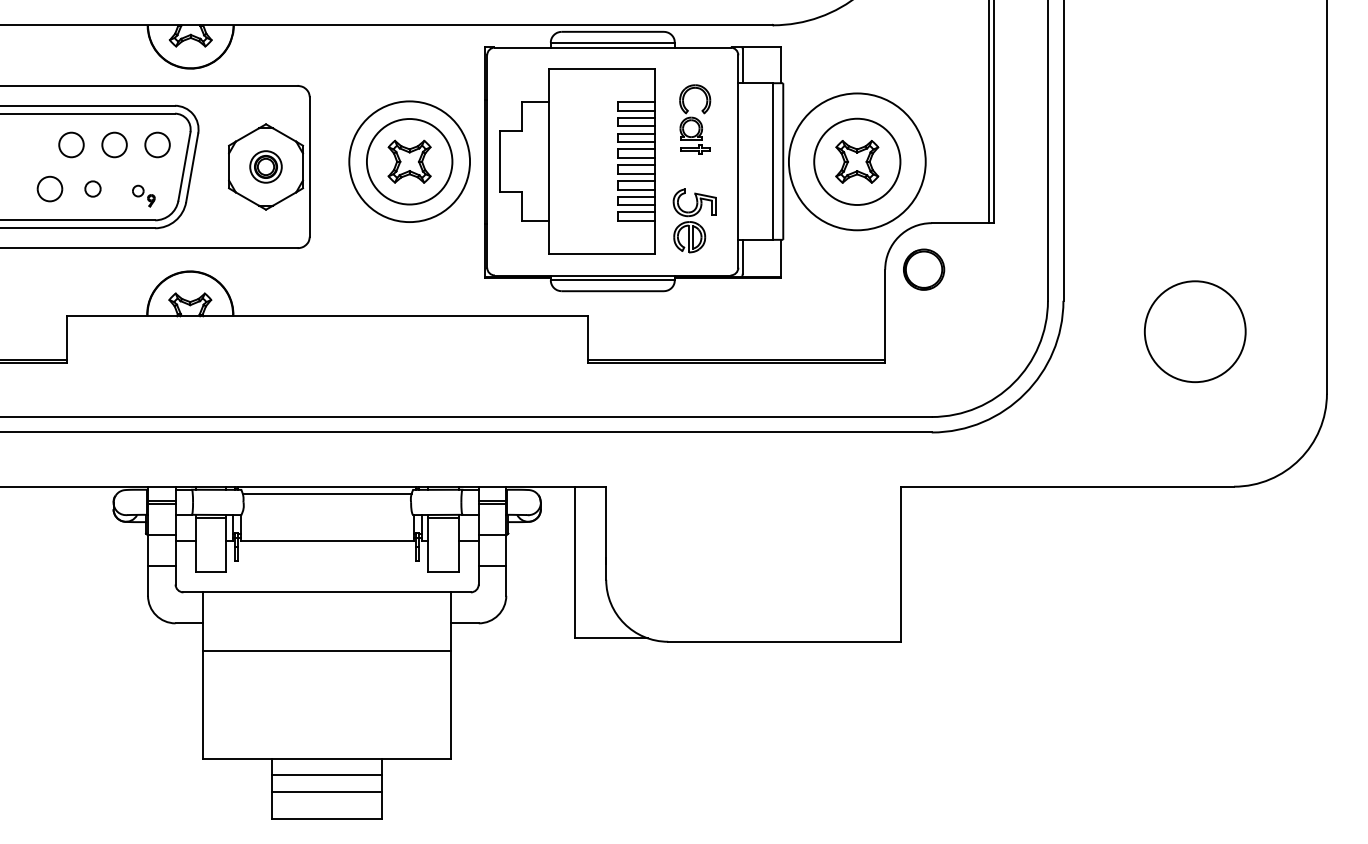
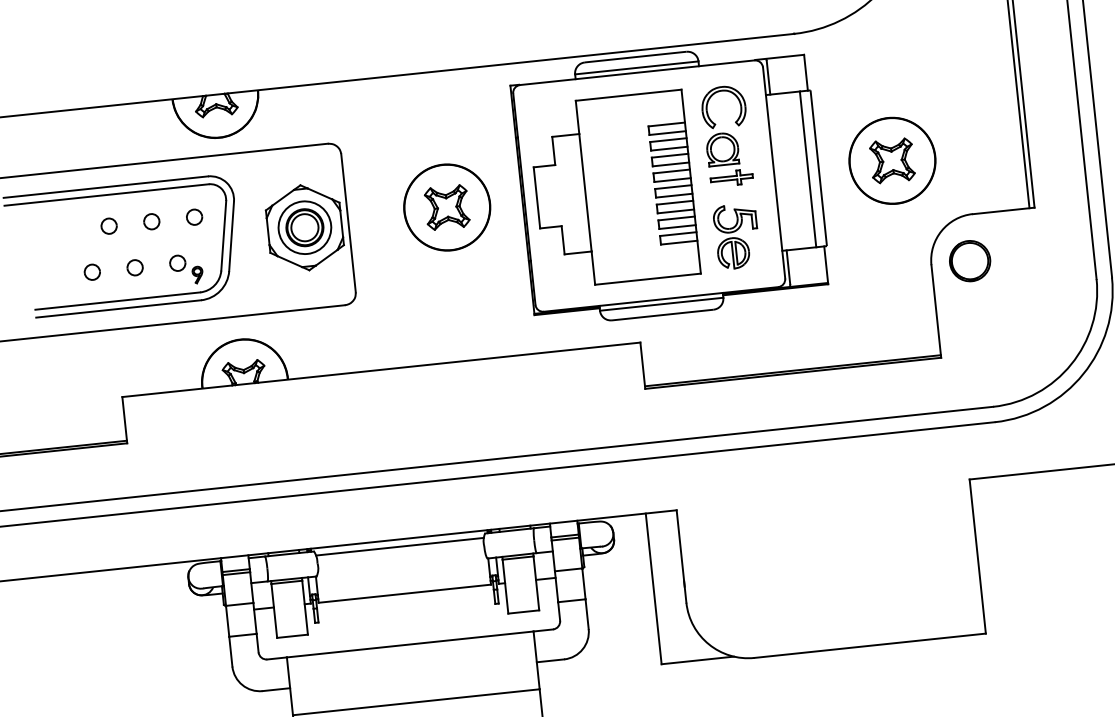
part: (694, 119) -> (726, 135), size x1.43
part: (71, 144) -> (109, 225), size x0.62
part: (113, 144) -> (150, 221), size x0.62
part: (156, 144) -> (193, 216), size x0.62
circle: (409, 161) -> (447, 207), size x0.71
circle: (857, 161) -> (892, 160), size x0.62
part: (265, 166) -> (304, 227), size x1.67
part: (49, 188) -> (91, 271), size x0.62
part: (143, 195) -> (186, 268), size x1.43

